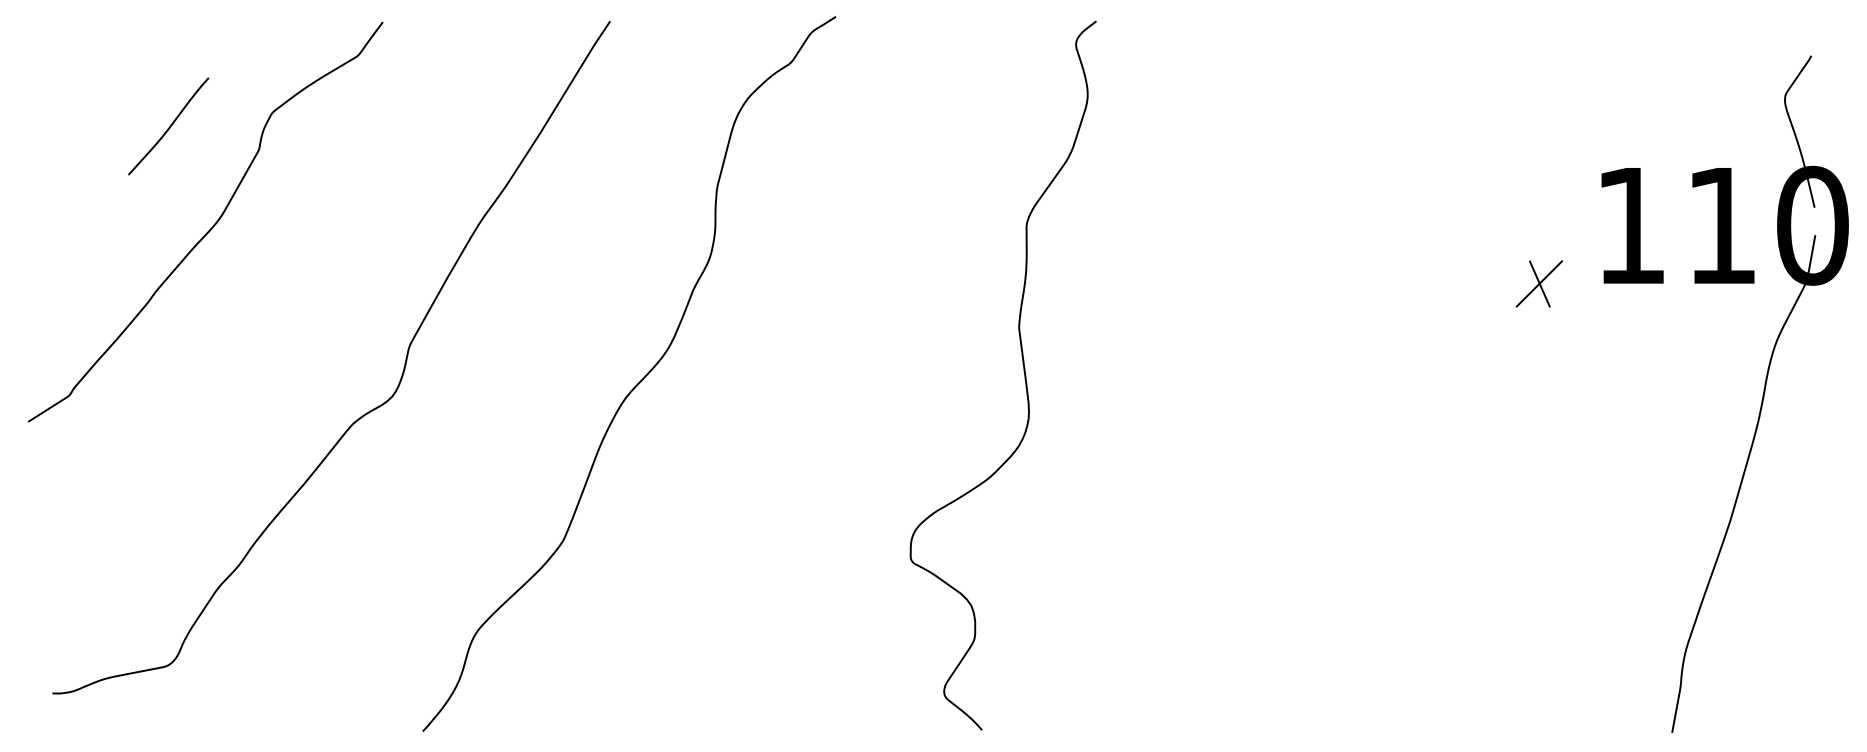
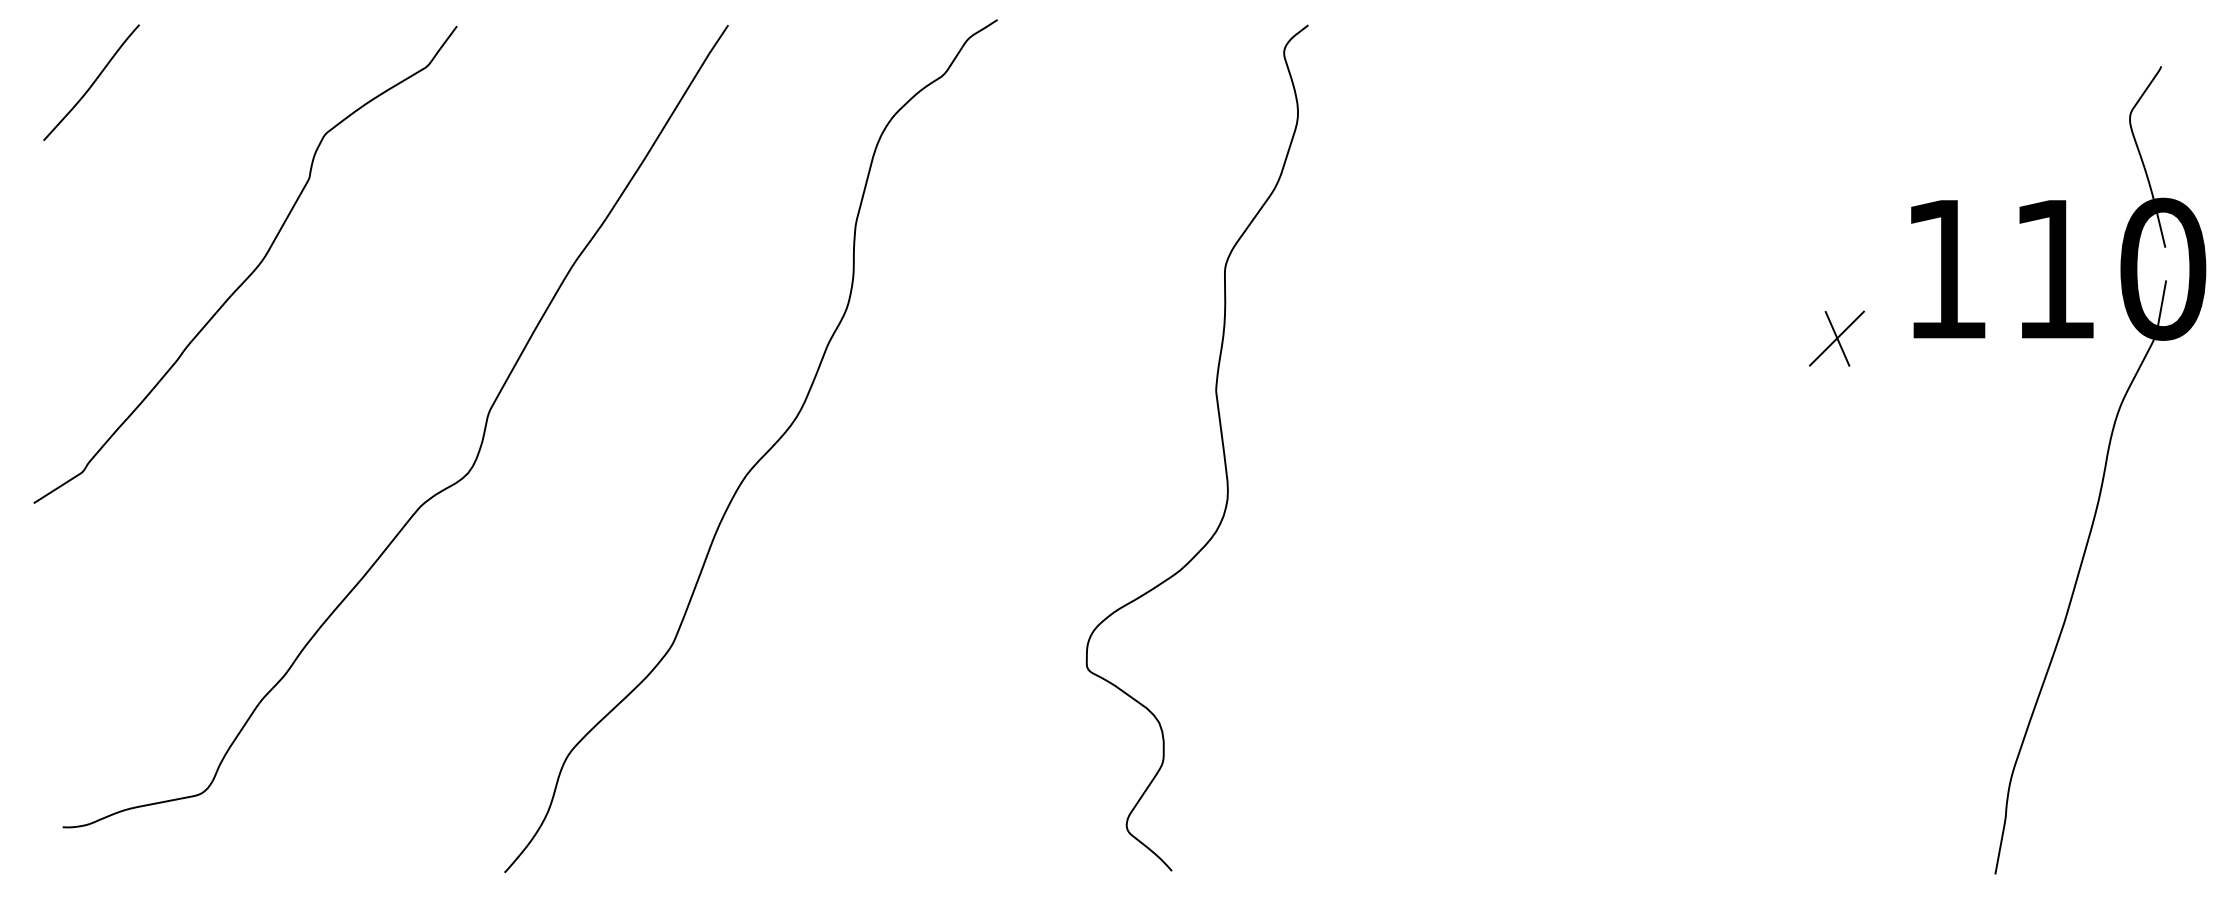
curve: (169, 126) -> (92, 82), moved

